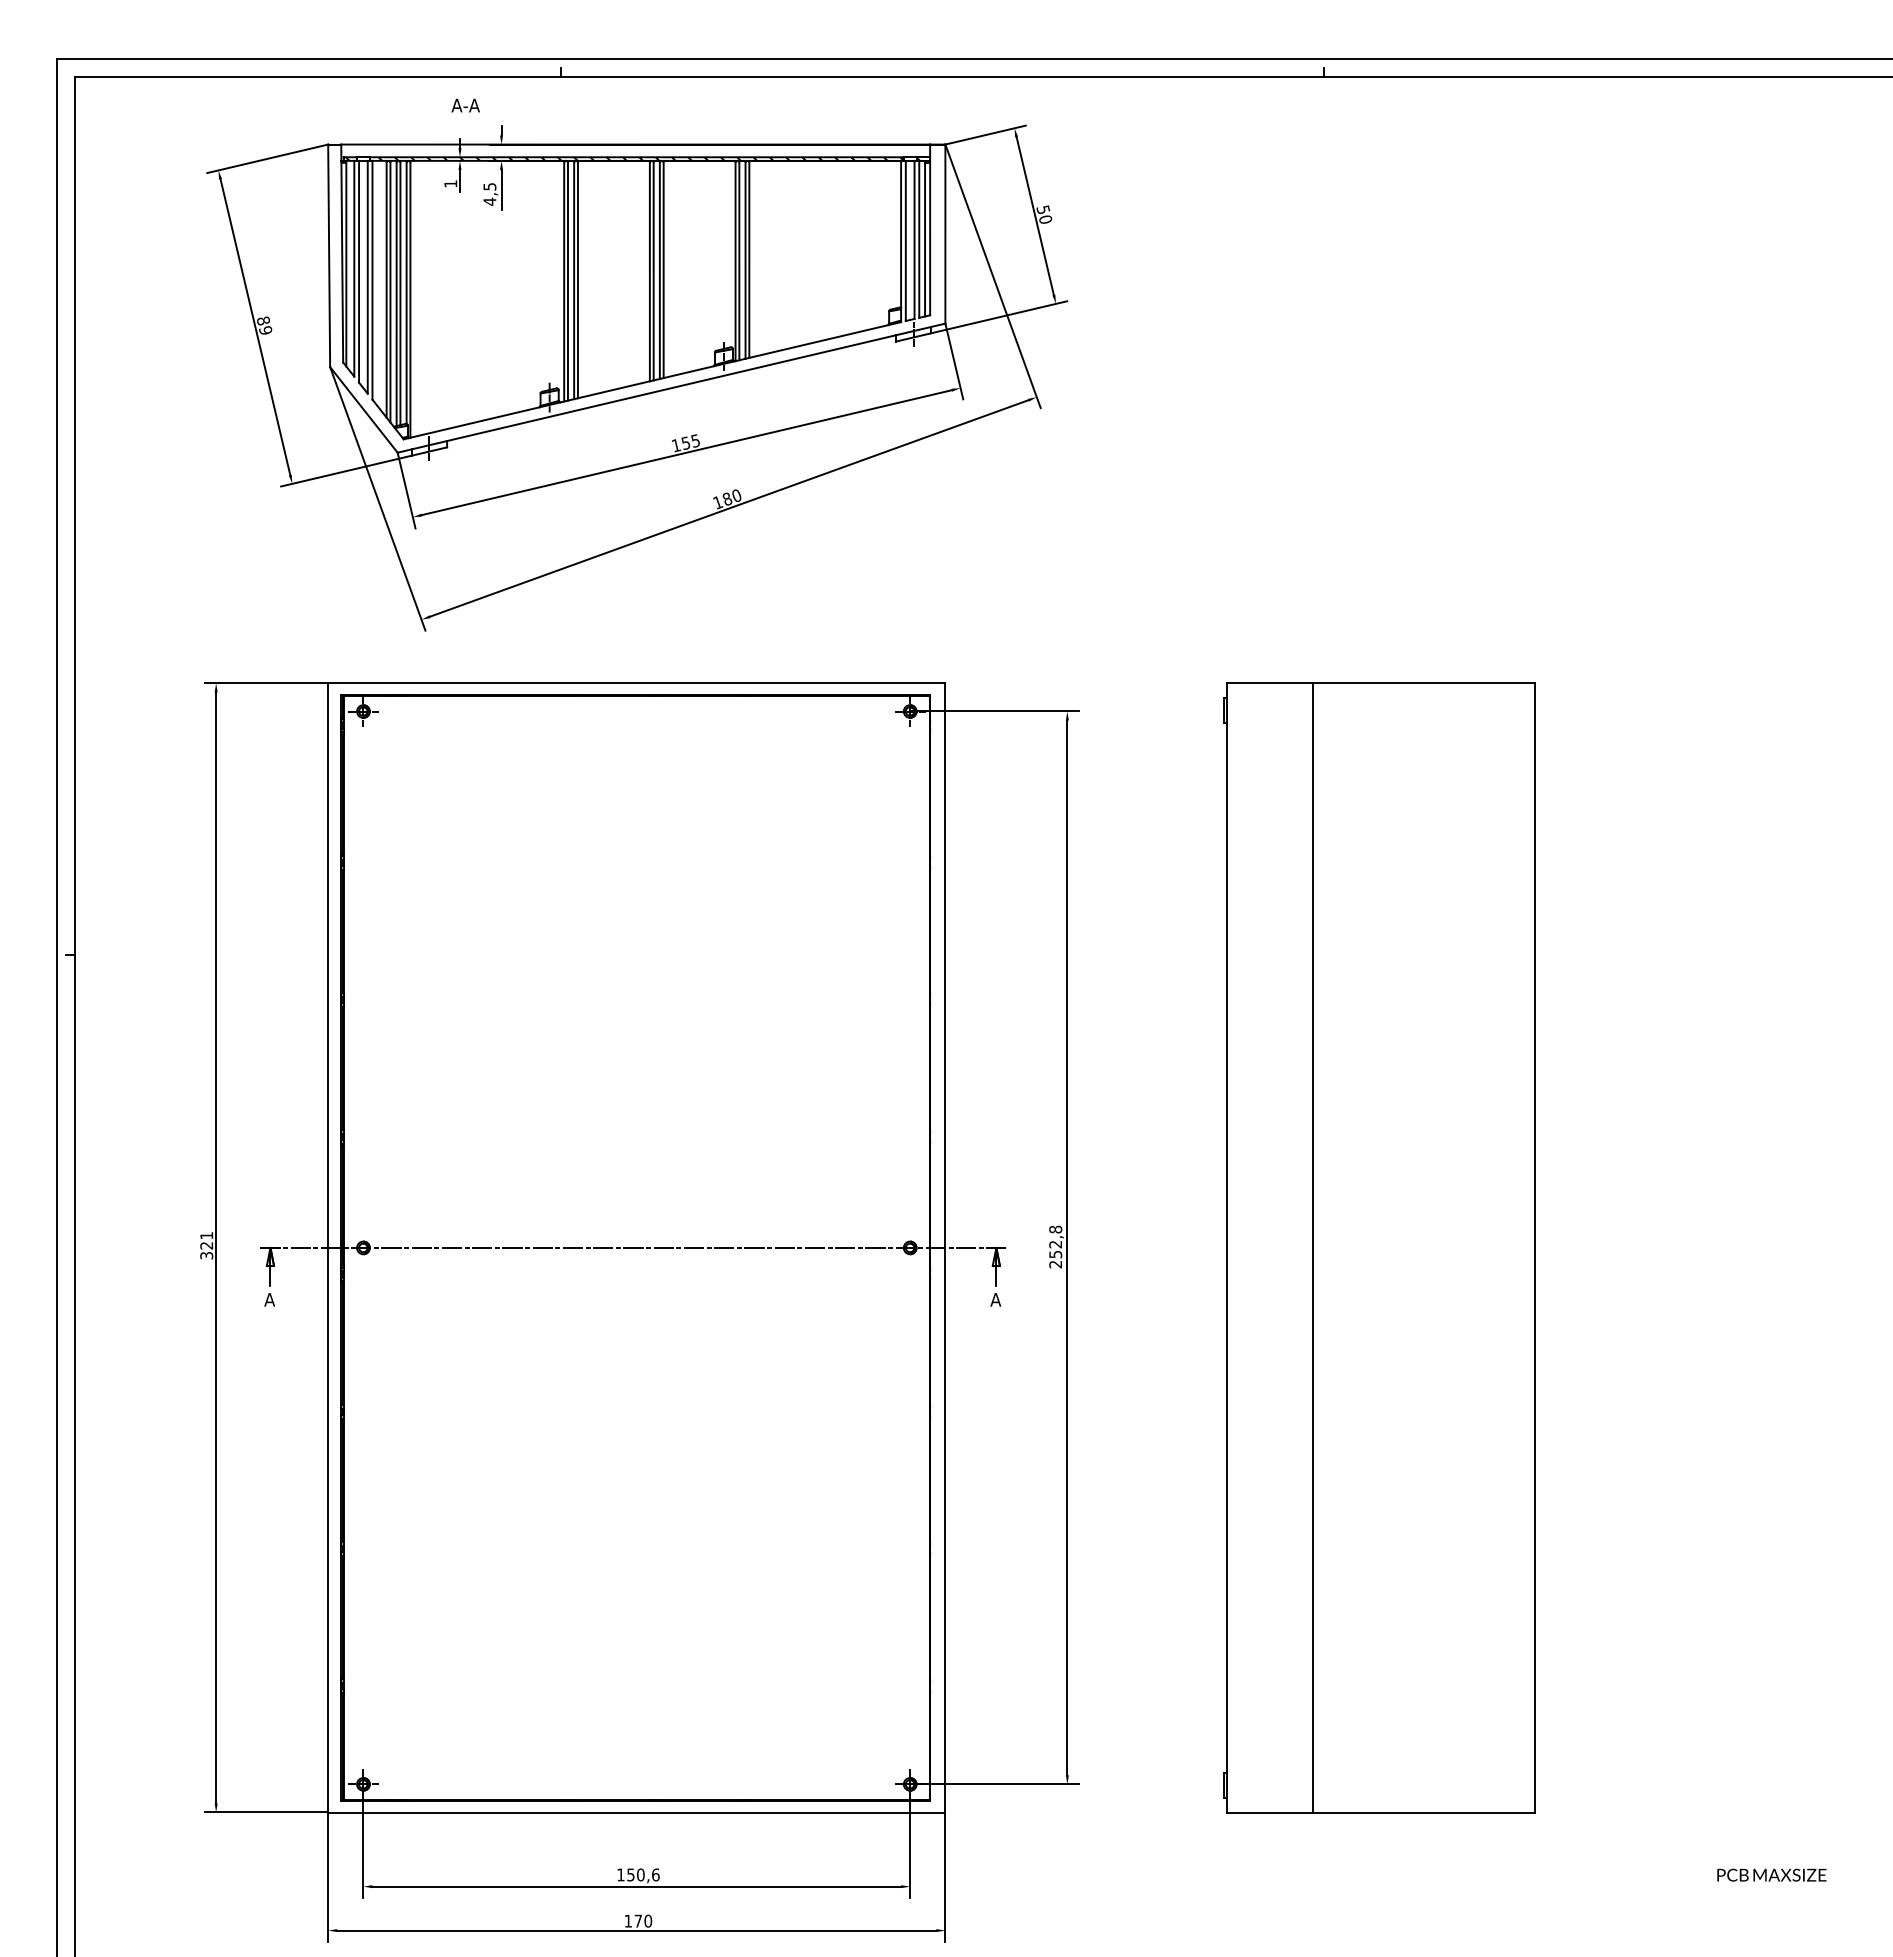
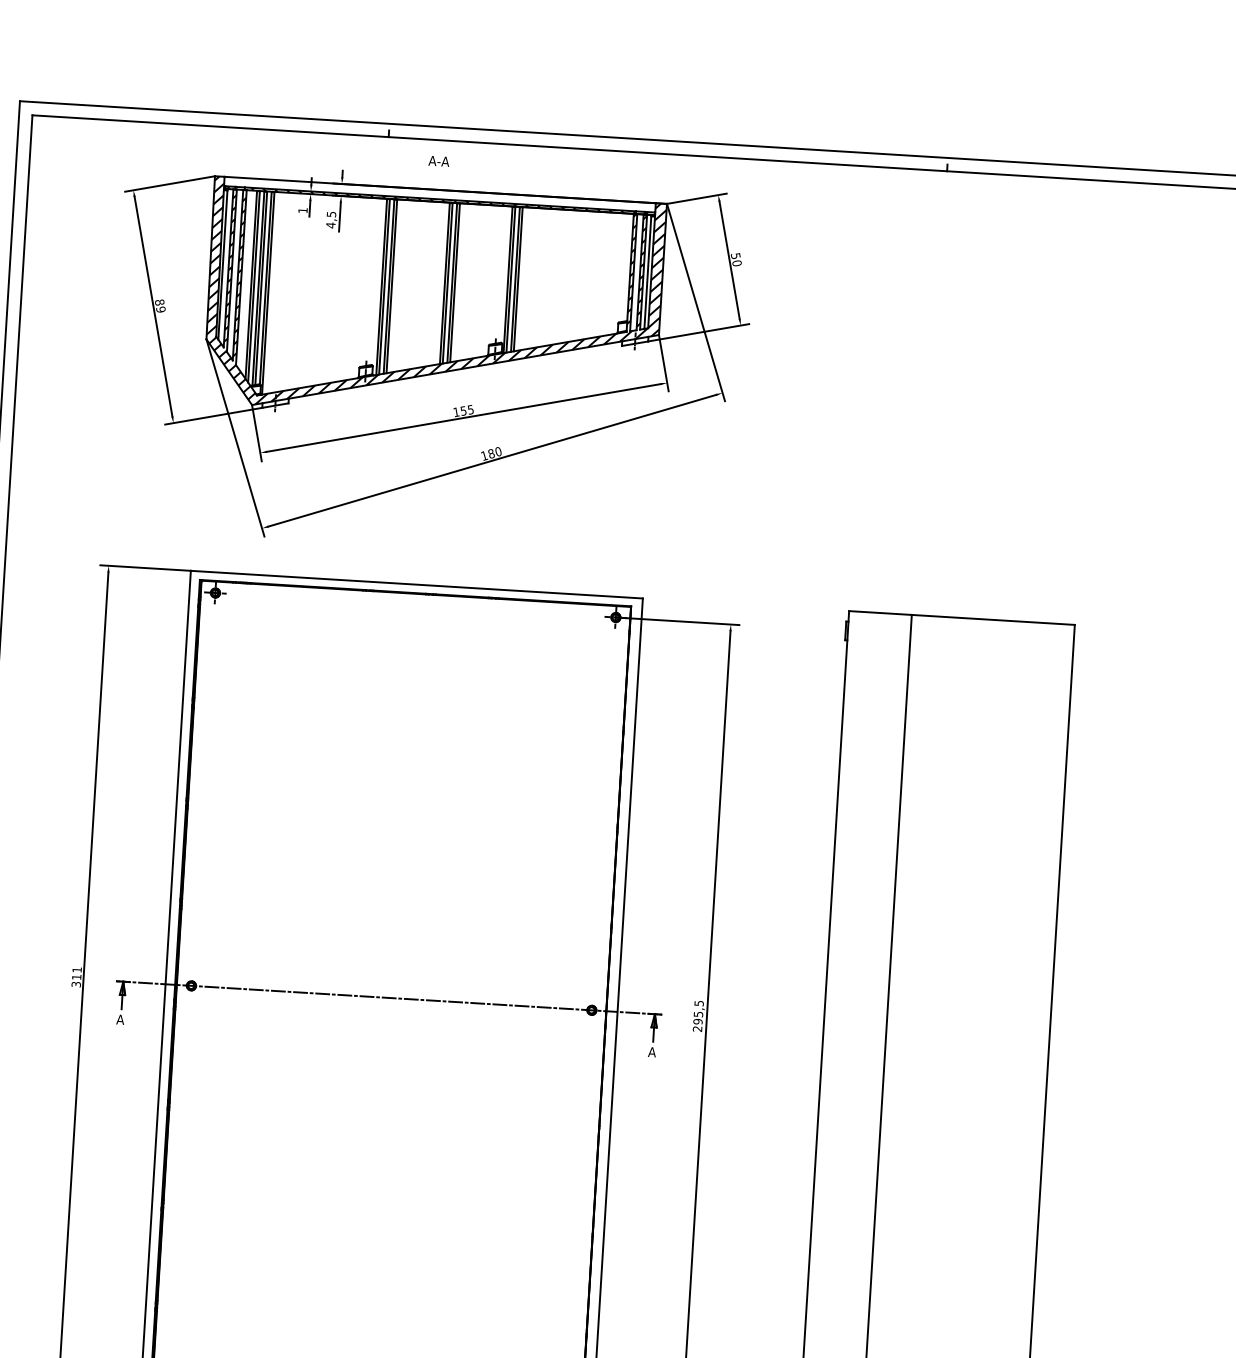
text: (465, 105) -> (438, 161), moved
hatch: (636, 297) -> (433, 302), added
text: (1055, 1241) -> (698, 1012), 252,8 -> 295,5
text: (206, 1245) -> (76, 977), 321 -> 311

